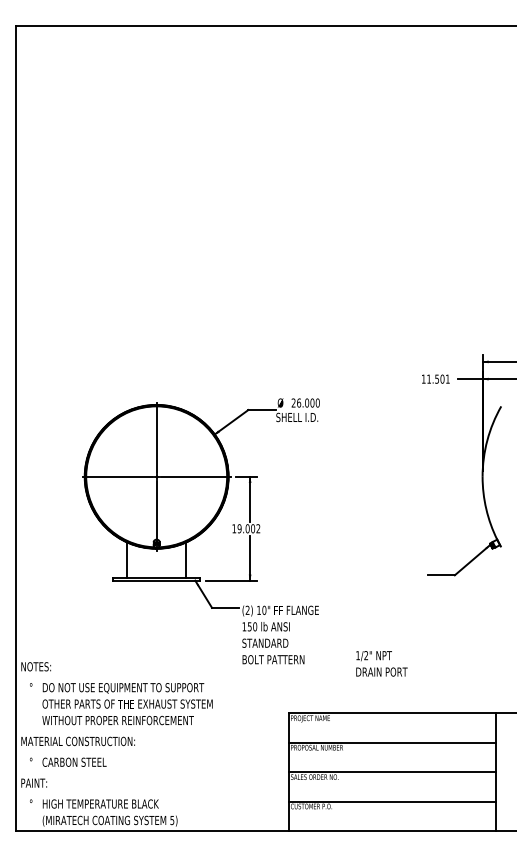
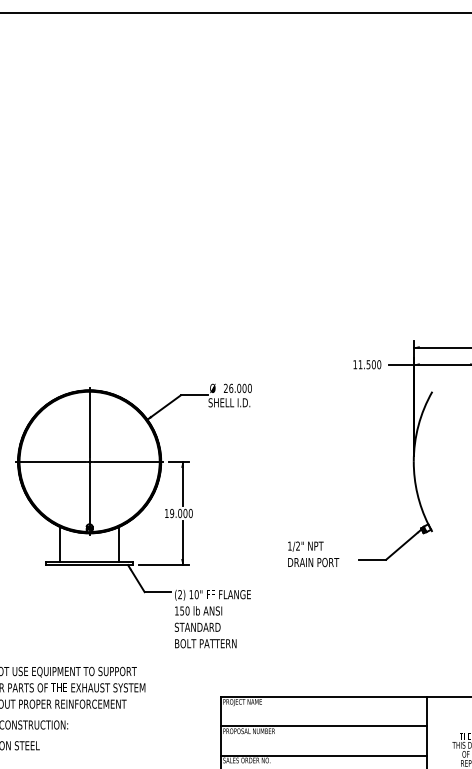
text: (447, 378) -> (378, 364), 11.501 -> 11.500
text: (258, 528) -> (190, 513), 19.002 -> 19.000
text: (381, 663) -> (313, 553), moved

